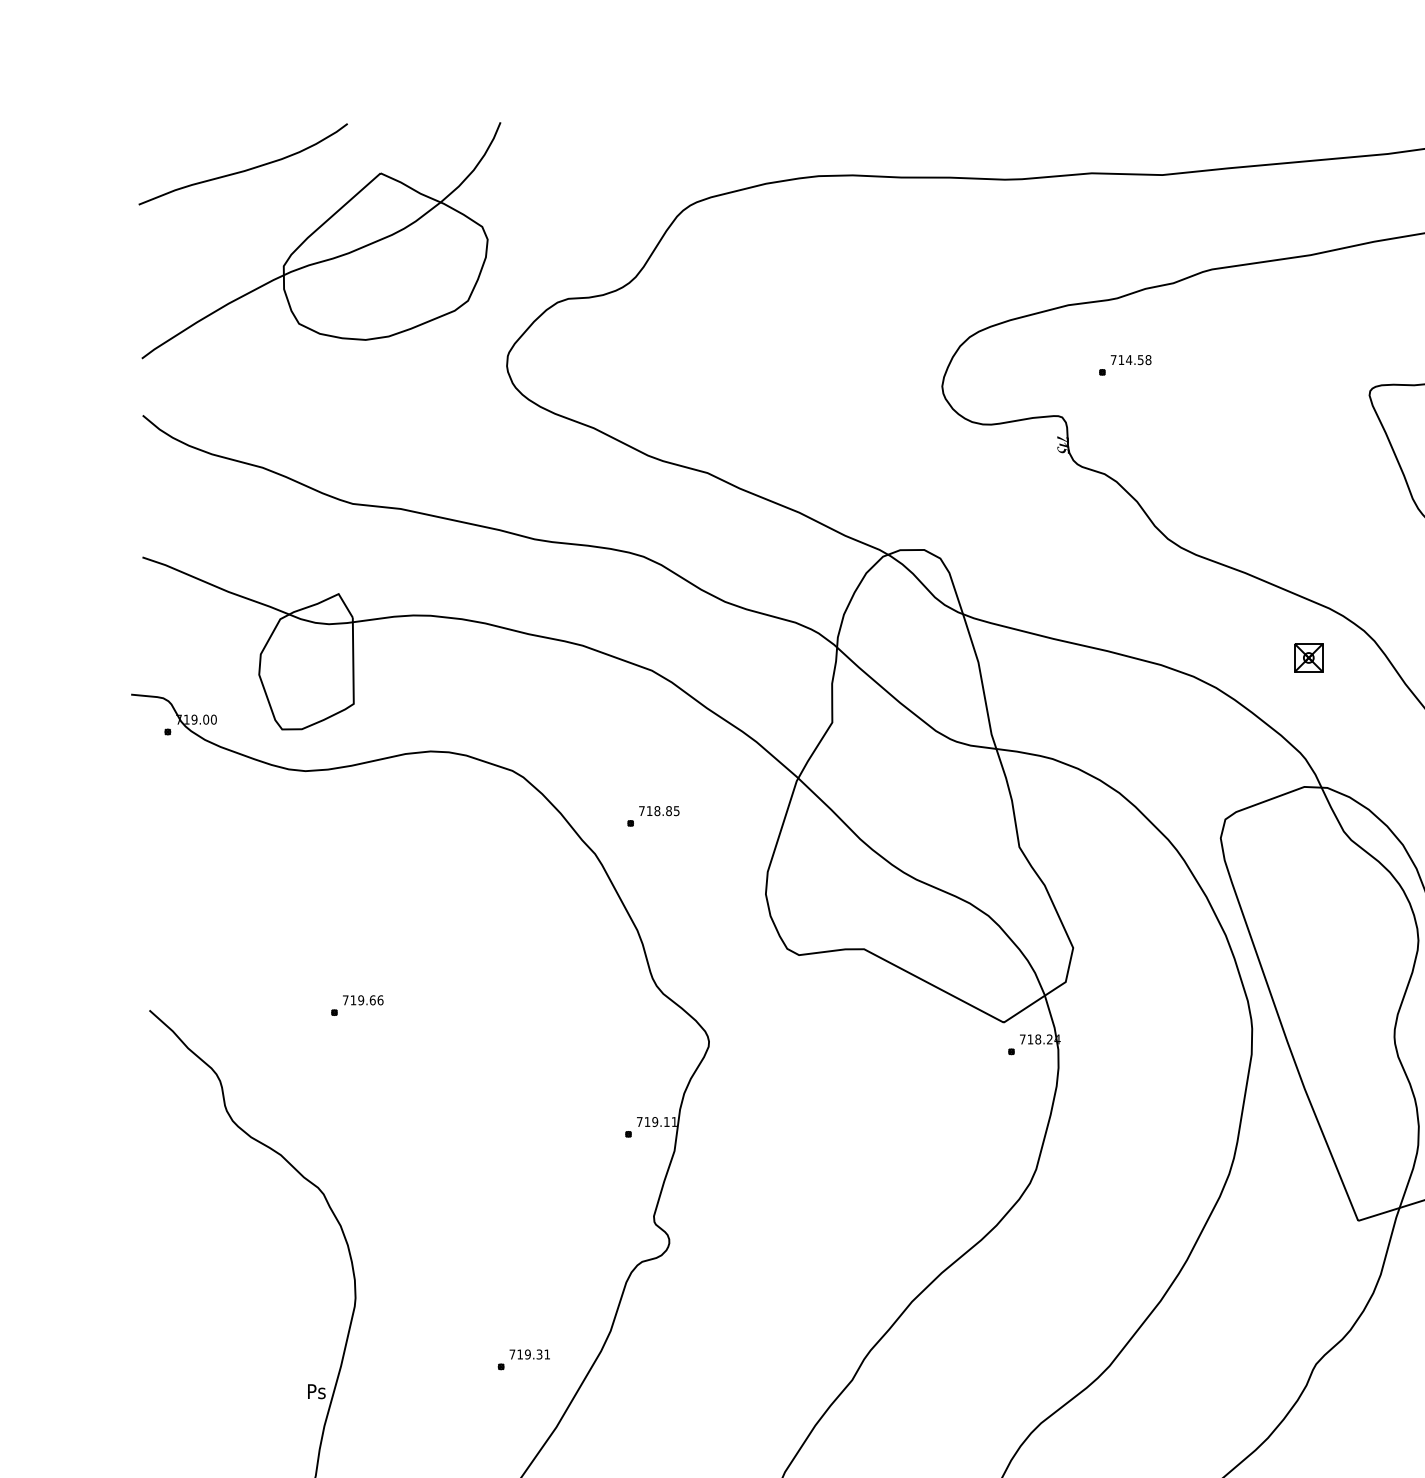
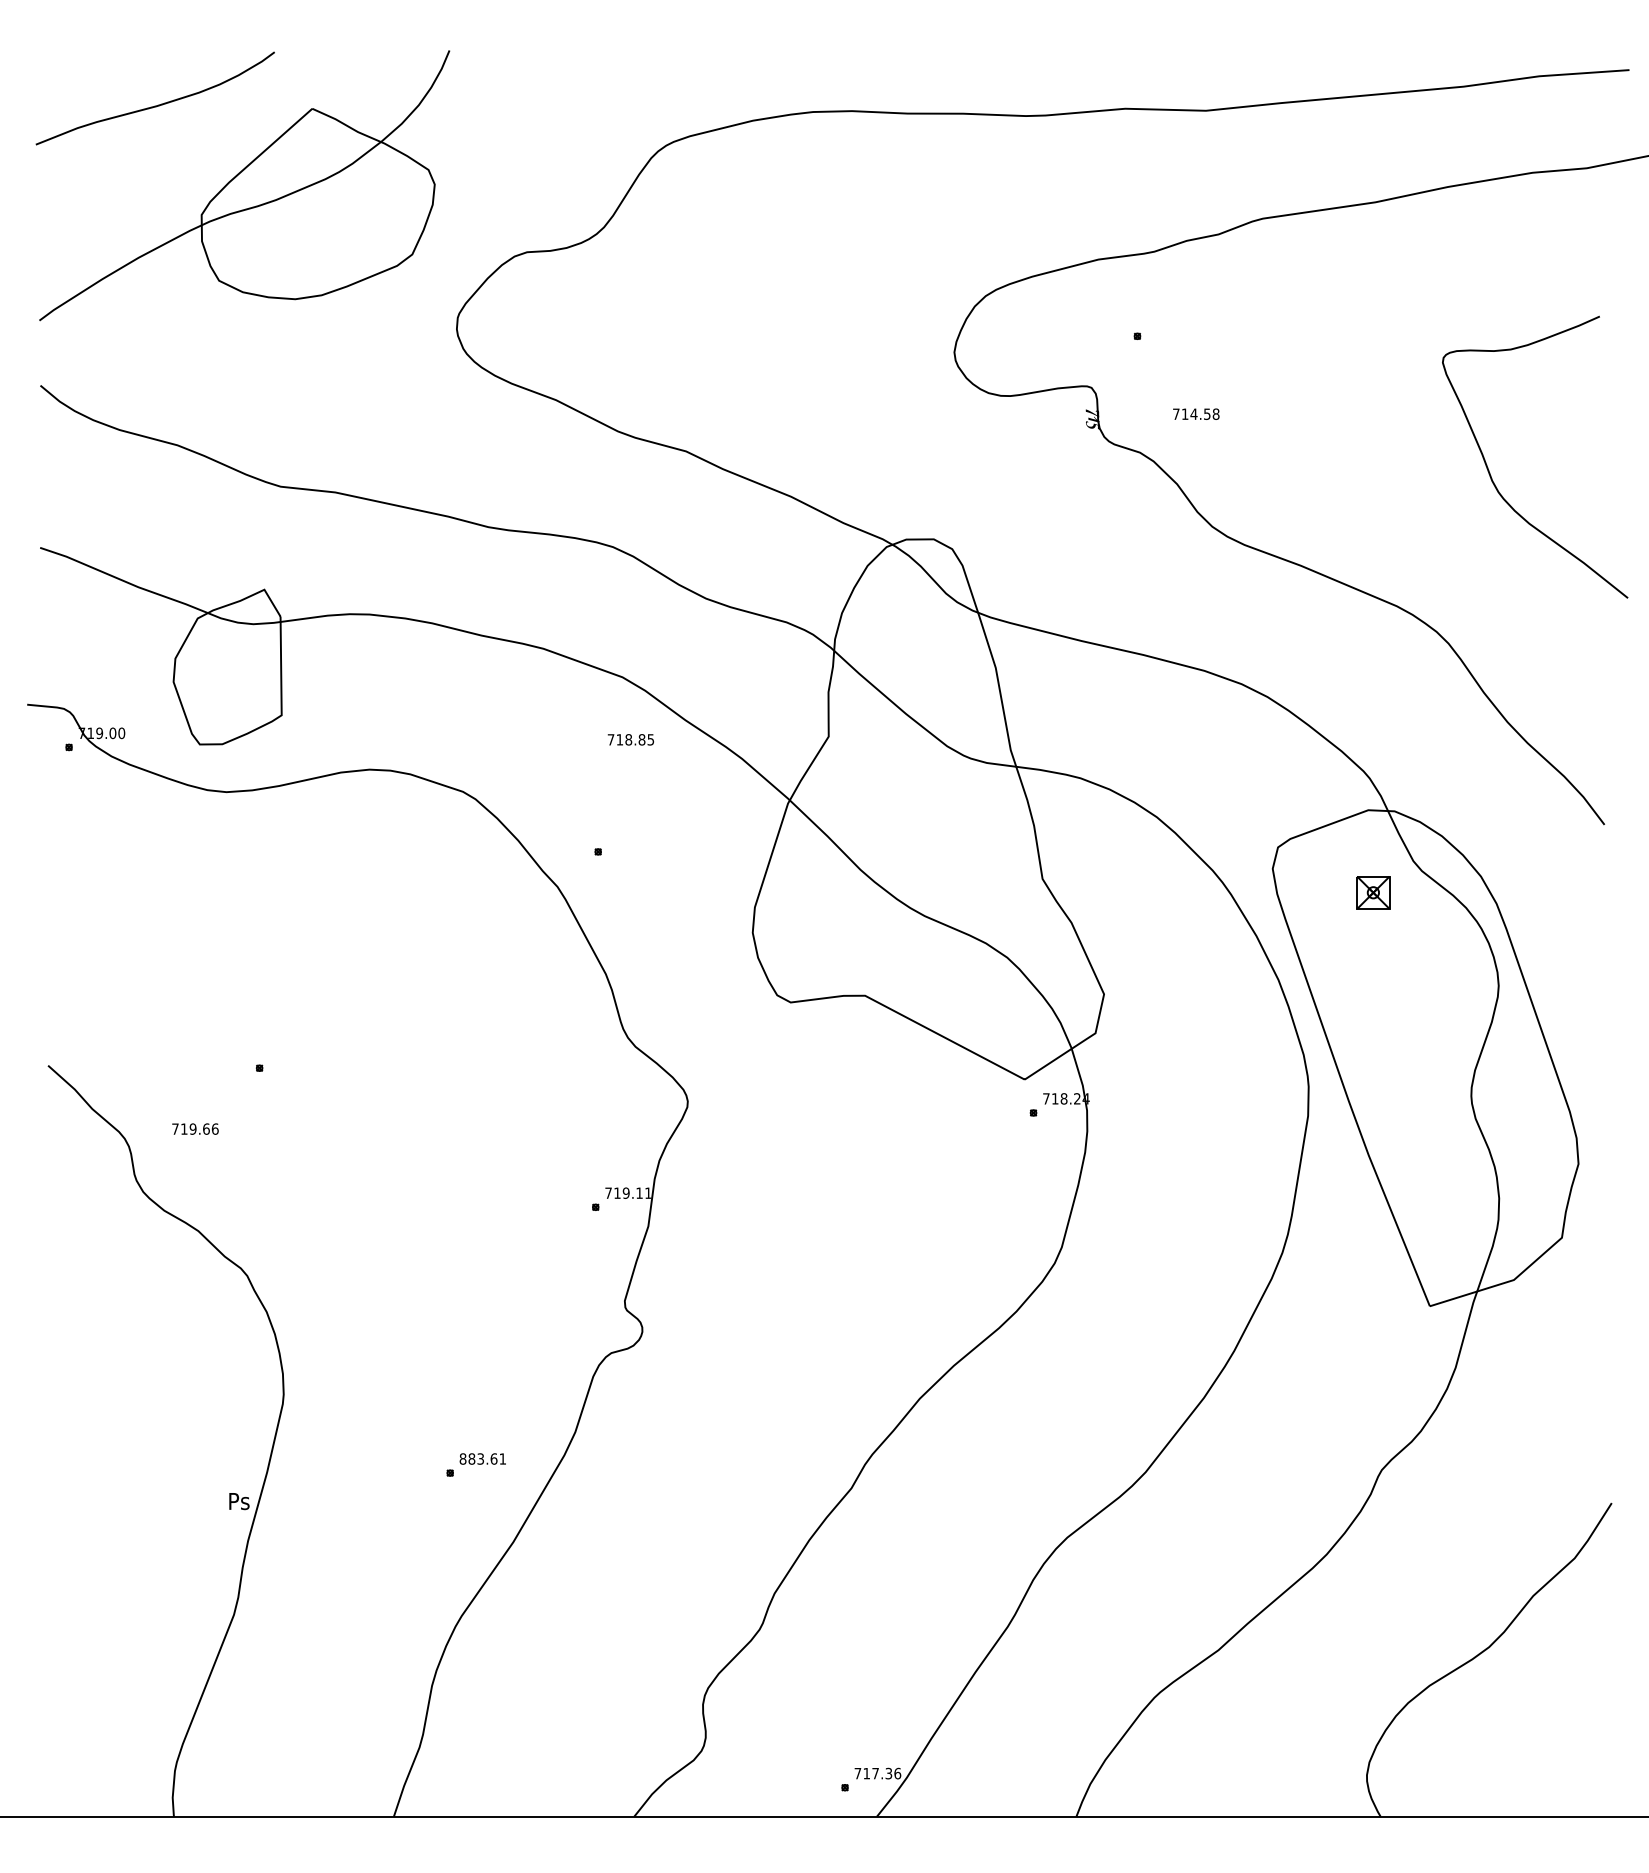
text: (1131, 359) -> (1196, 413), moved
part: (1308, 657) -> (1373, 892), moved
text: (658, 810) -> (630, 739), moved
text: (363, 999) -> (195, 1128), moved
text: (525, 1354) -> (478, 1458), 719.31 -> 883.61

